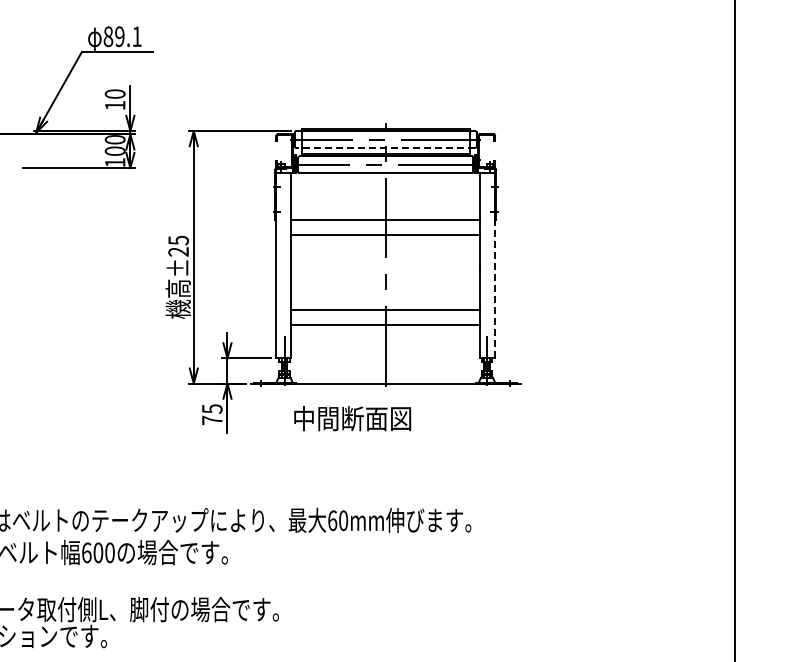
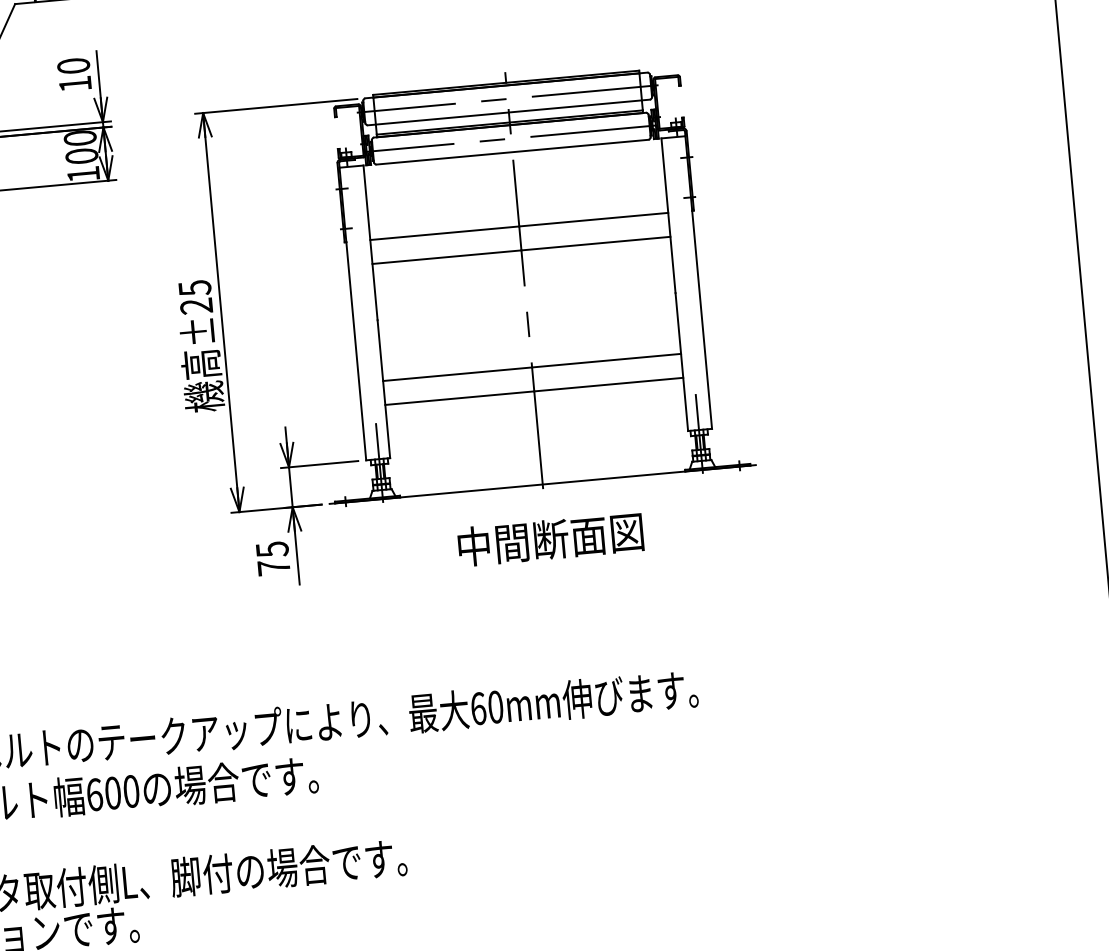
line: (385, 148) -> (508, 113), dashed -> solid
line: (495, 288) -> (702, 318), dashed -> solid
text: (352, 418) -> (550, 539), moved

